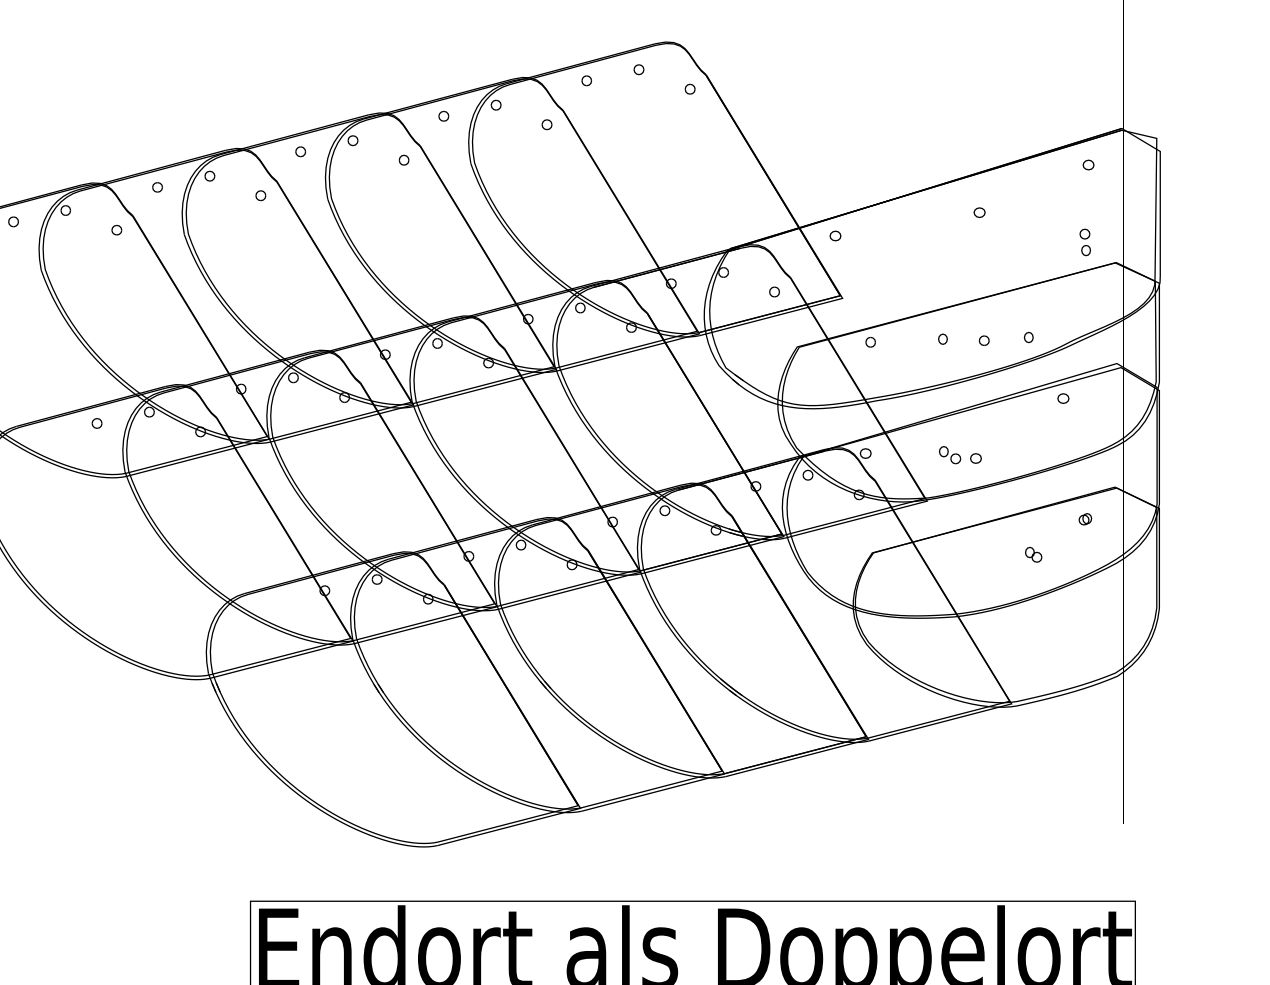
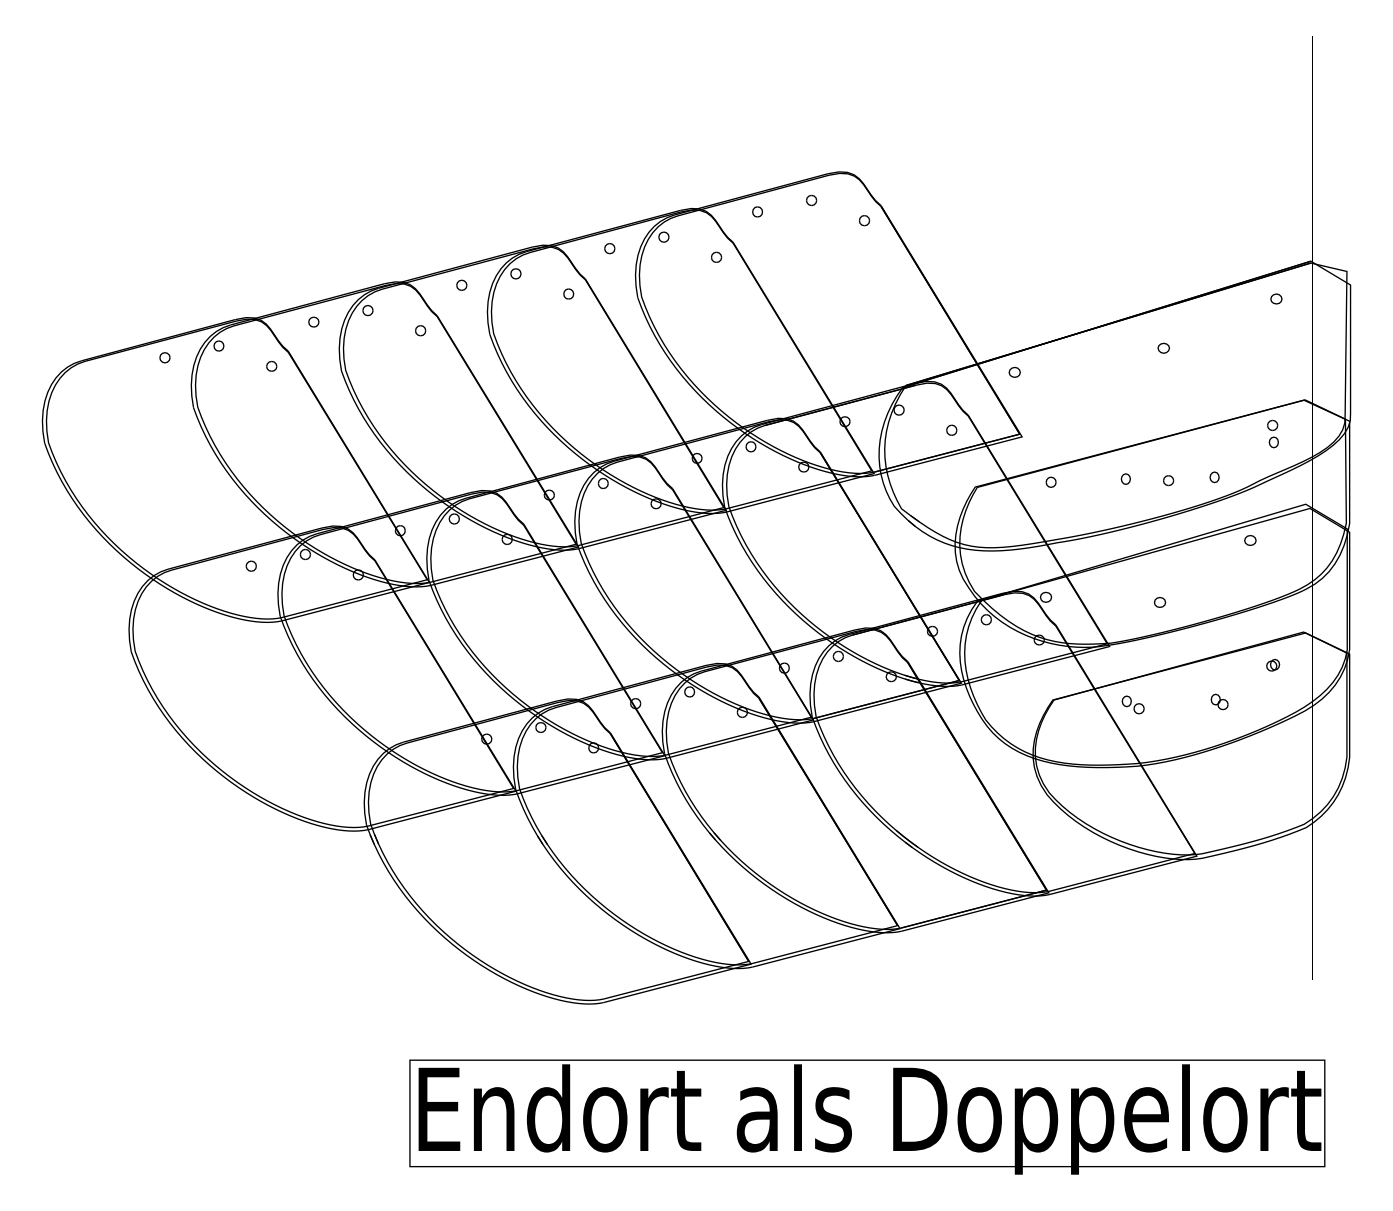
part: (1084, 241) -> (1272, 433), moved
part: (949, 454) -> (1132, 704), moved

